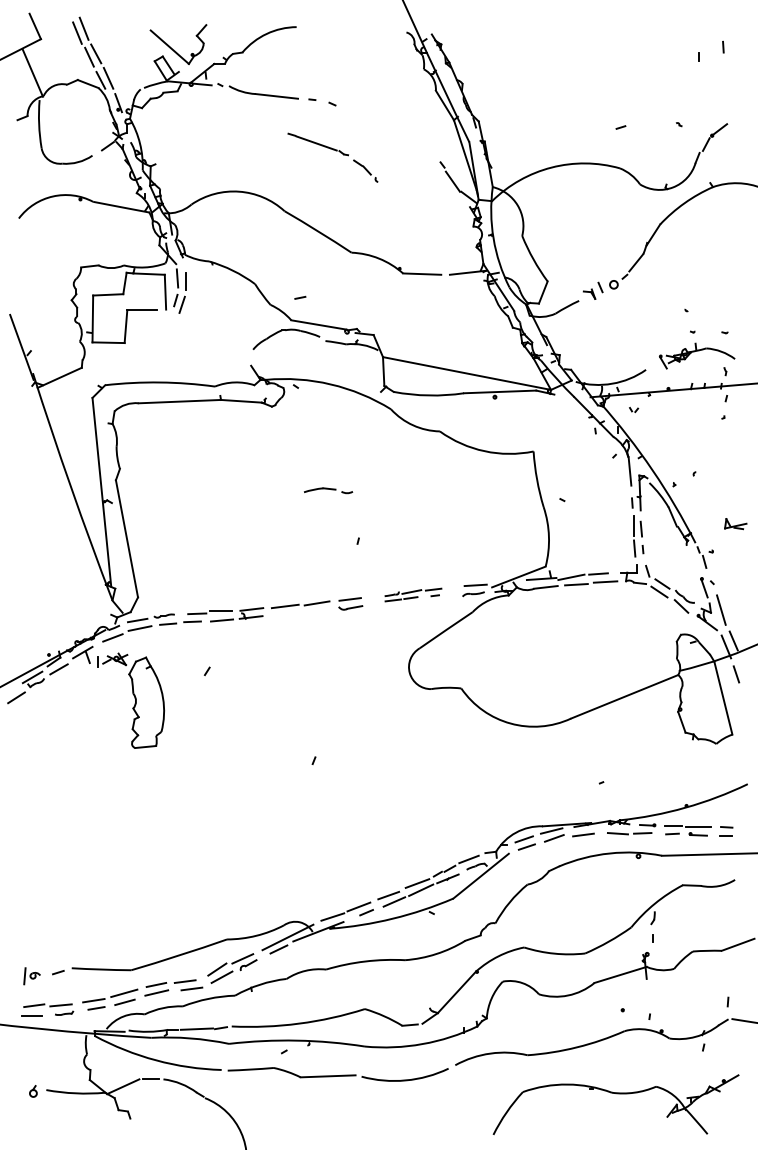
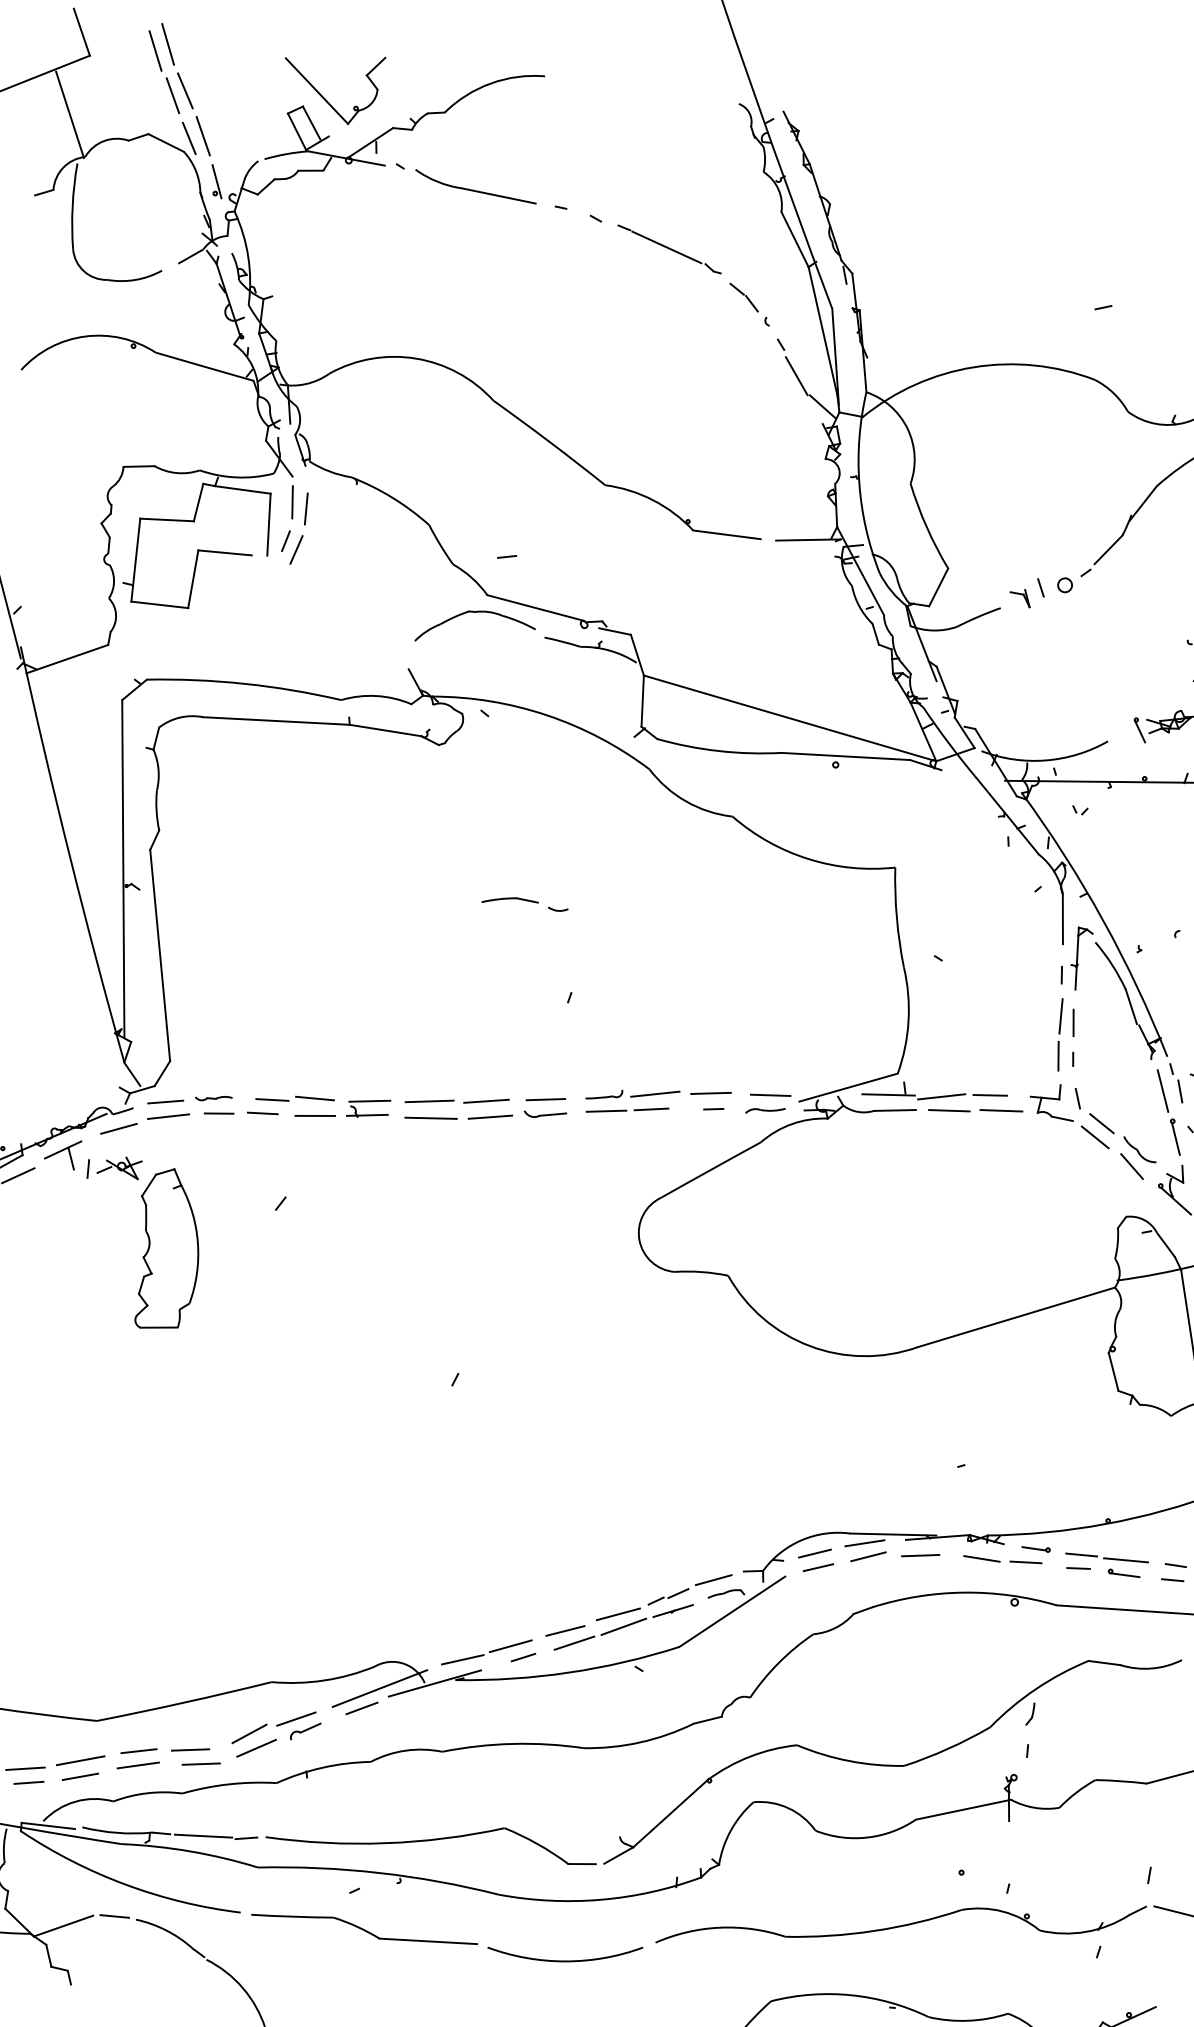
part: (333, 150) -> (695, 262), moved
line: (694, 562) -> (1162, 1090), added
part: (413, 594) -> (658, 1101), size x1.43
line: (320, 612) -> (491, 1117), added
line: (286, 615) -> (430, 1117), added

